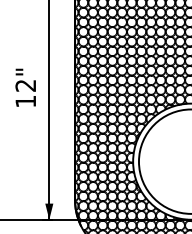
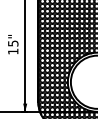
text: (26, 85) -> (13, 43), 12" -> 15"

